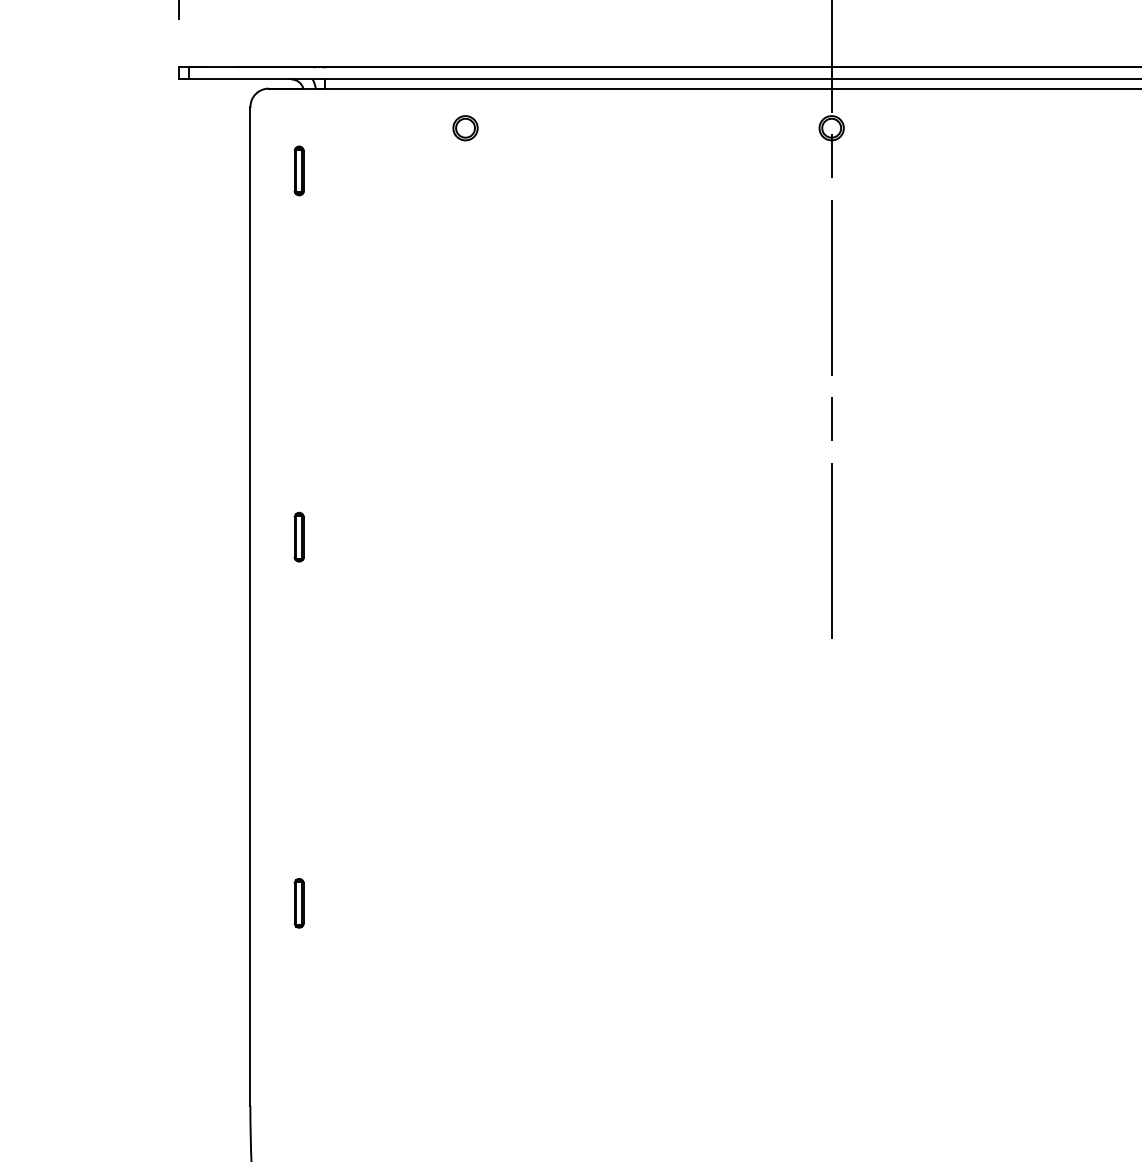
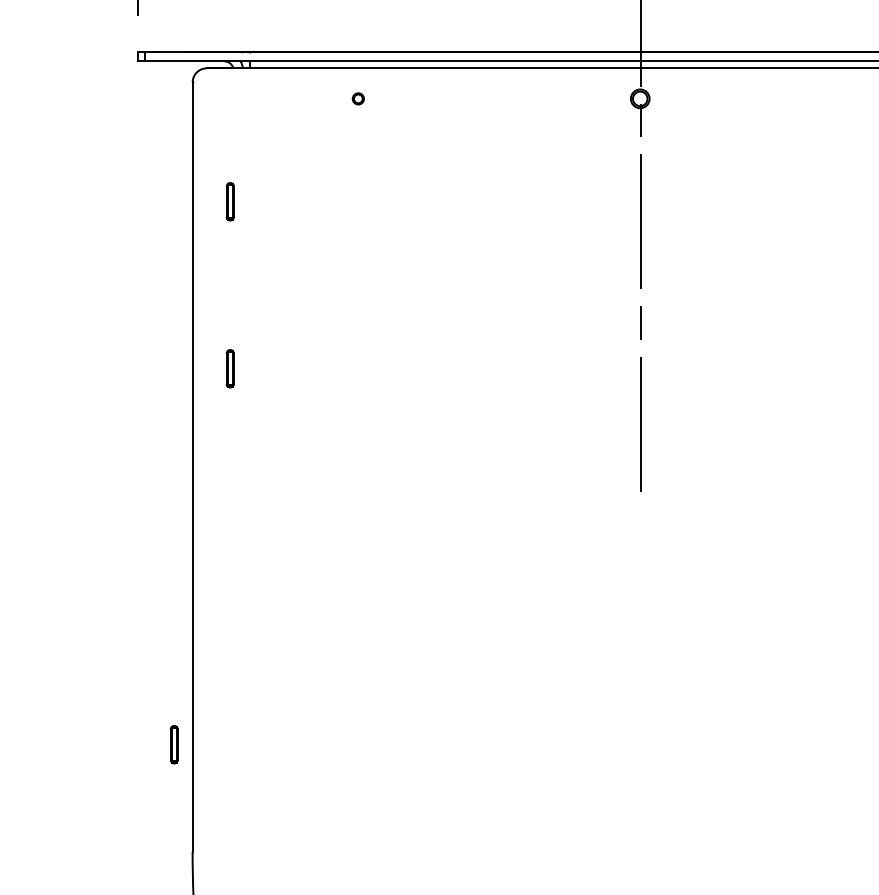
part: (465, 127) -> (358, 98), size x0.6
part: (298, 170) -> (229, 201), moved
part: (298, 536) -> (229, 368), moved
part: (298, 903) -> (173, 744), moved

